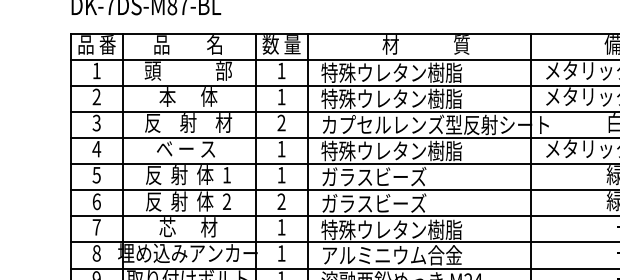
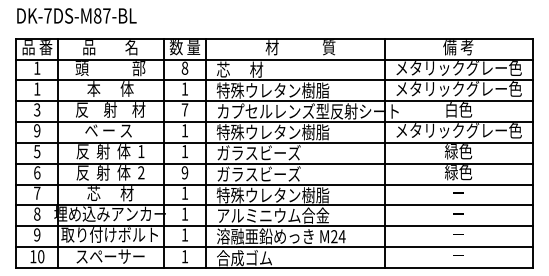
text: (280, 70) -> (184, 67), 1 -> 8
text: (391, 72) -> (272, 69), 特殊ウレタン樹脂 -> 芯      材
text: (97, 96) -> (37, 88), 2 -> 1
text: (280, 122) -> (184, 109), 2 -> 7
text: (95, 148) -> (36, 130), 4 -> 9
text: (280, 202) -> (184, 173), 2 -> 9

